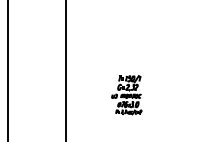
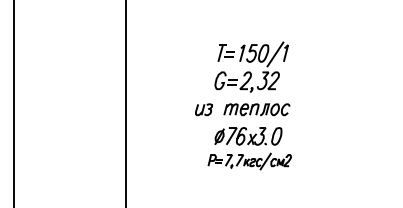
part: (126, 94) -> (243, 104), size x1.67

